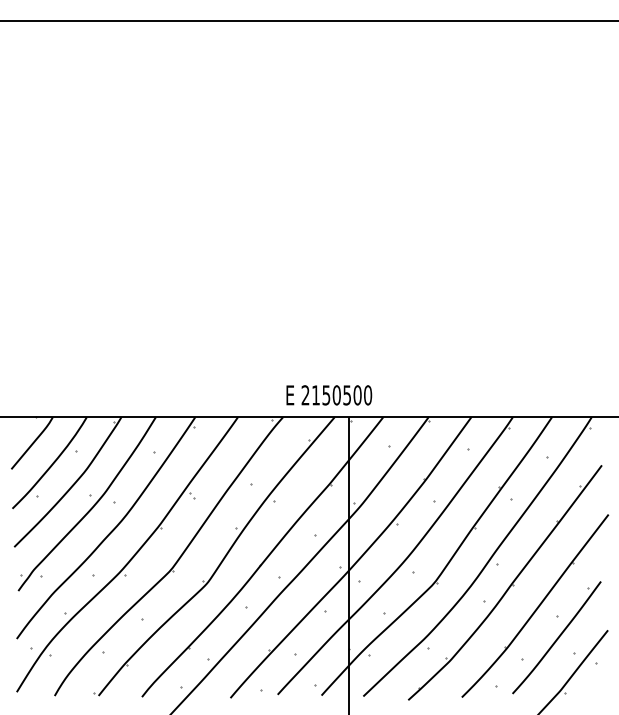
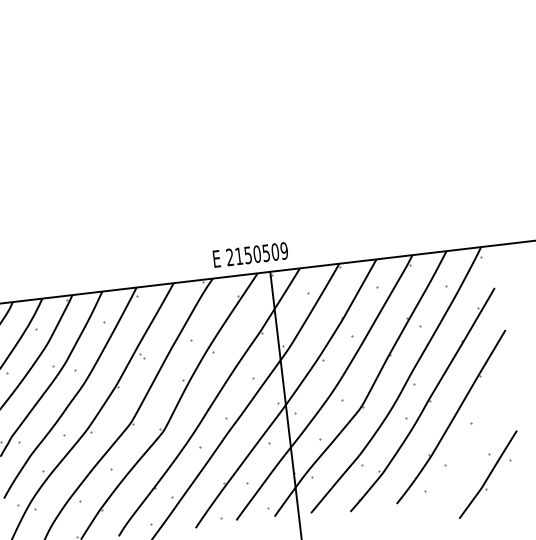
text: (367, 395) -> (283, 251), 2150500 -> 2150509
part: (556, 637) -> (472, 442), removed

